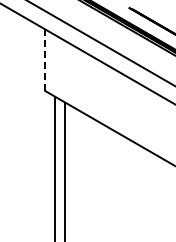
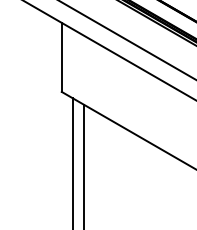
line: (45, 60) -> (61, 57), dashed -> solid

